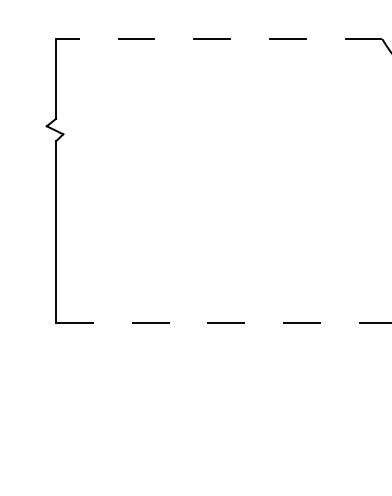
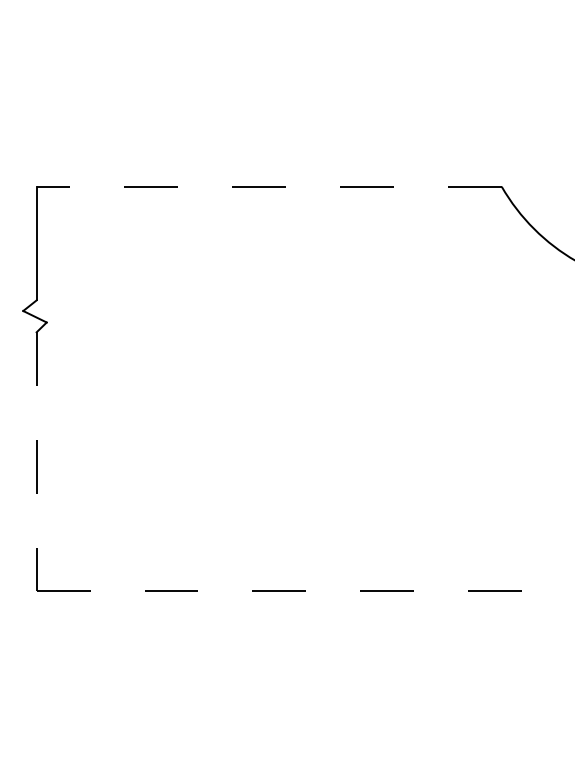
line: (56, 232) -> (36, 462), solid -> dashed

